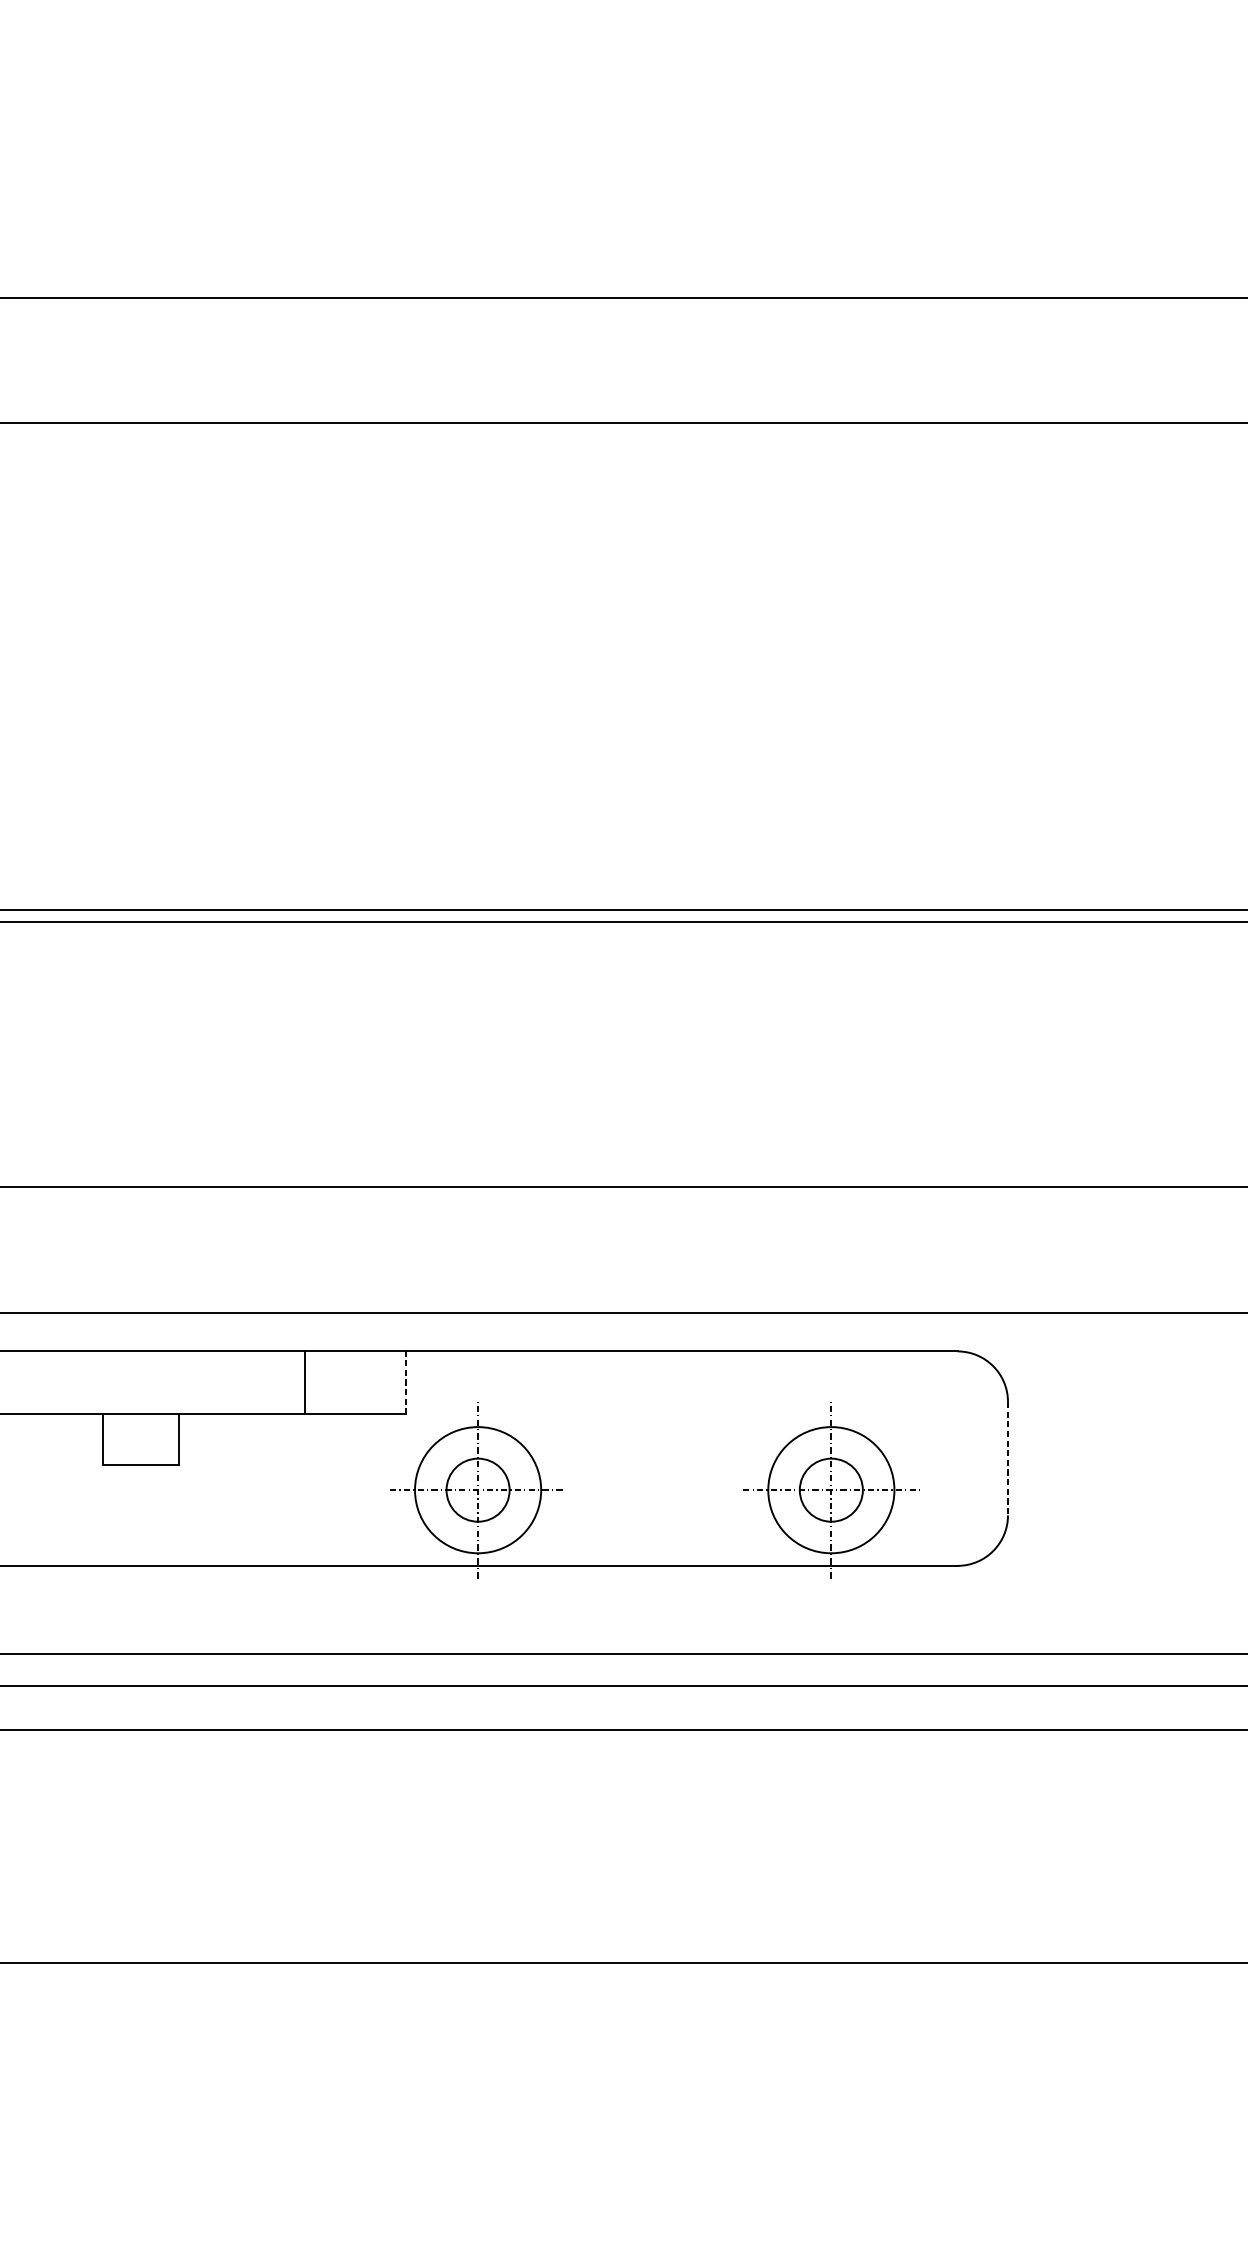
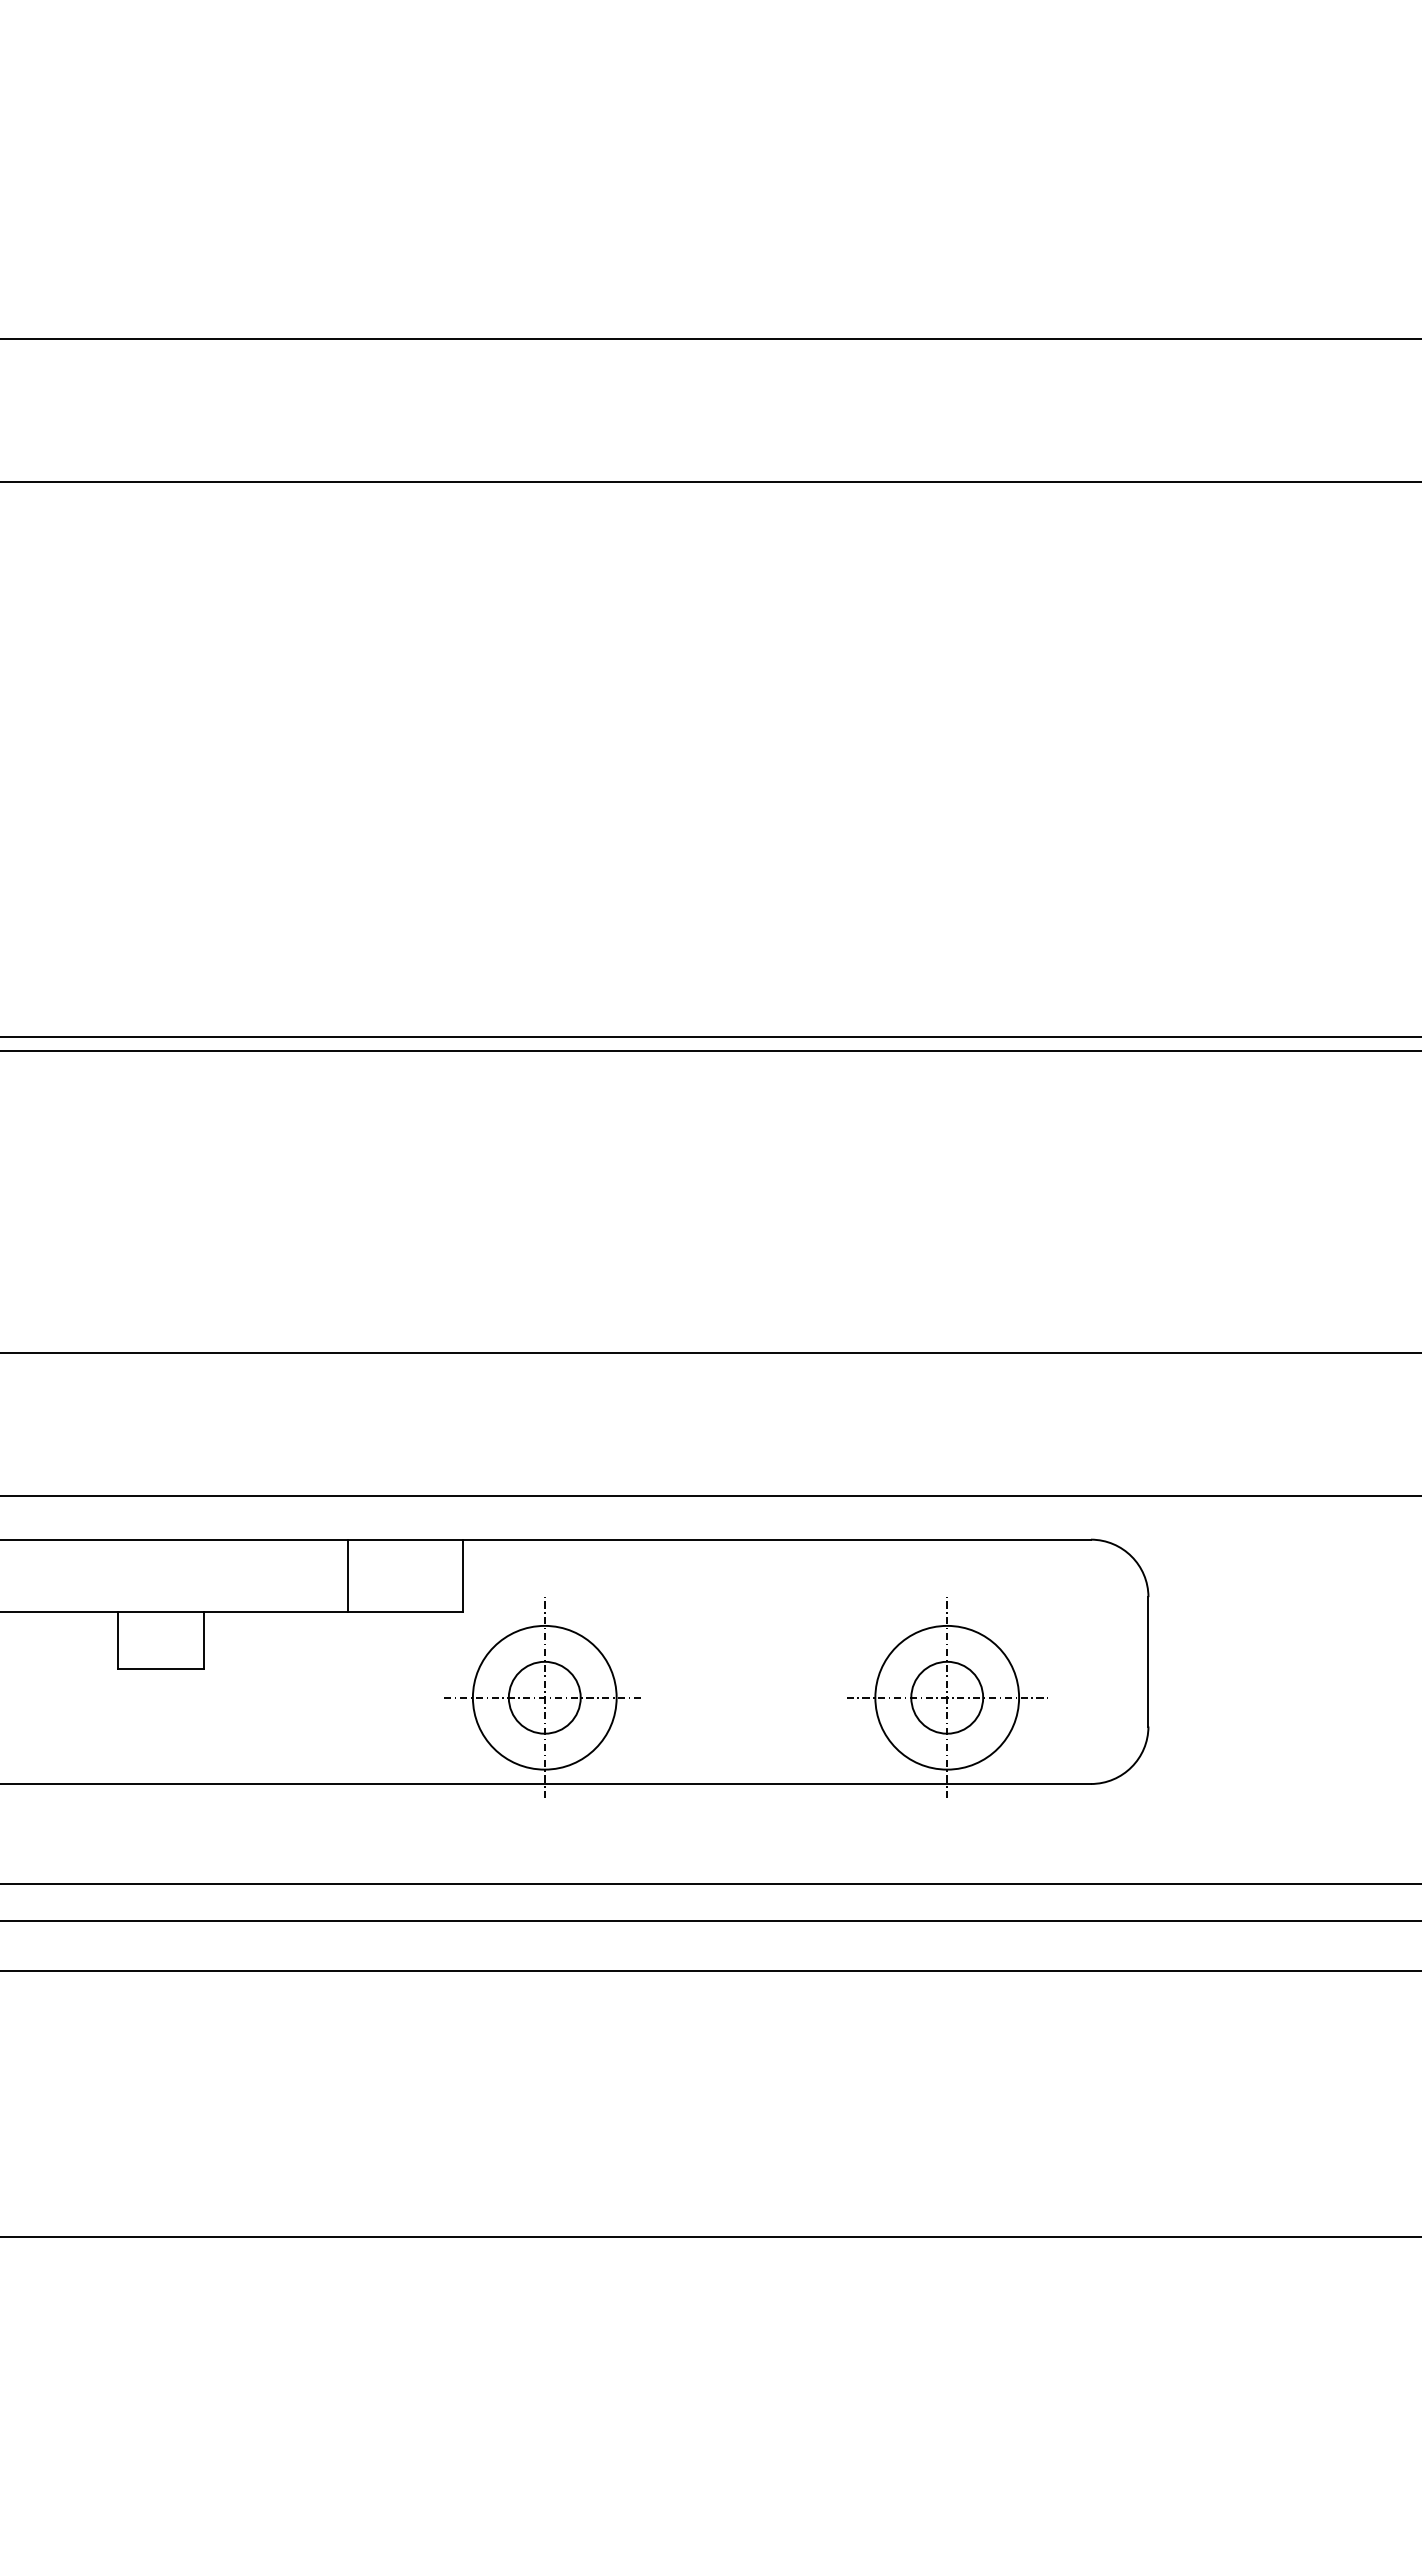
line: (405, 1382) -> (462, 1575), dashed -> solid
line: (1008, 1458) -> (1148, 1661), dashed -> solid

